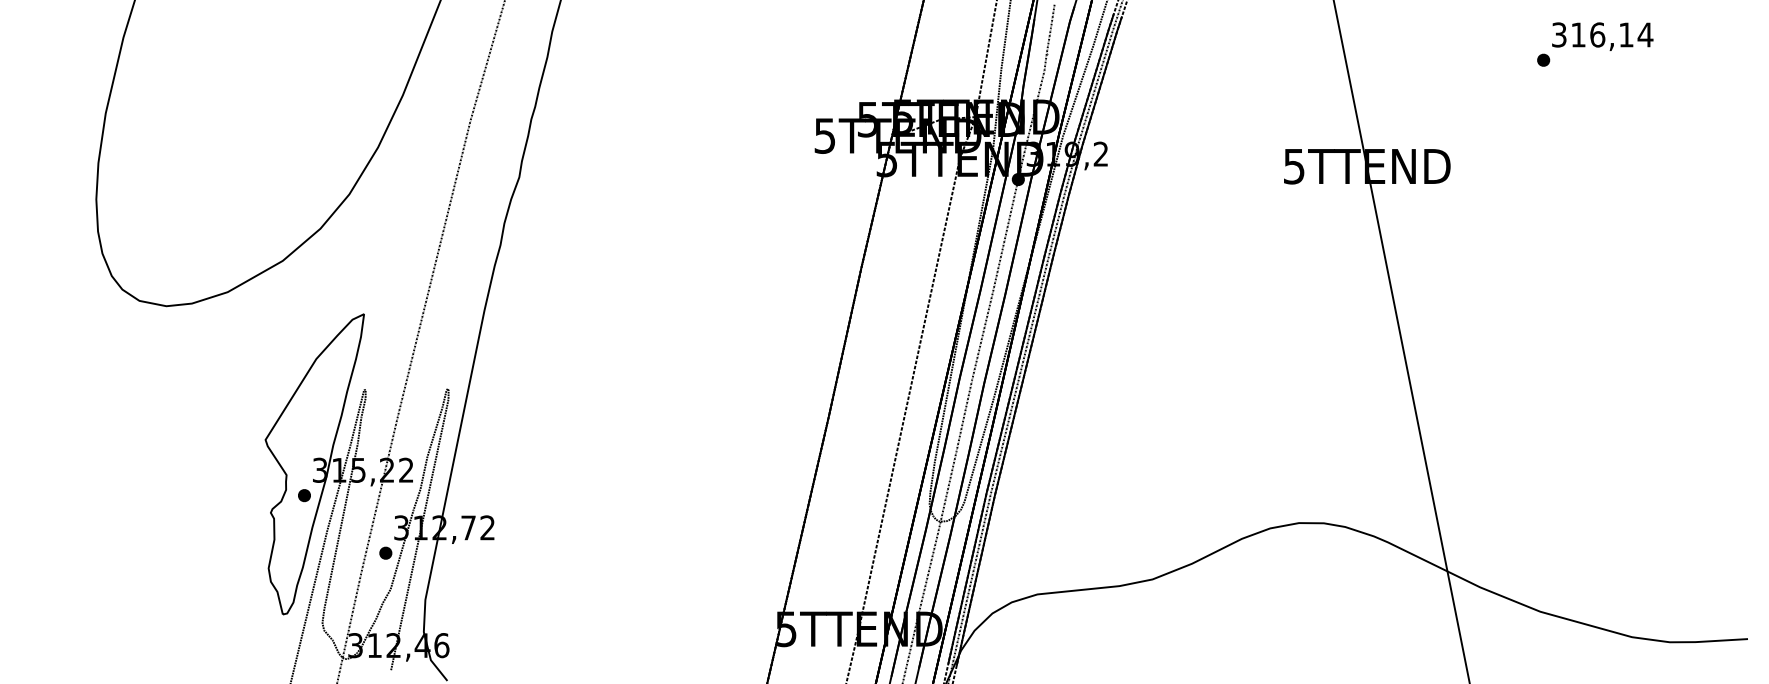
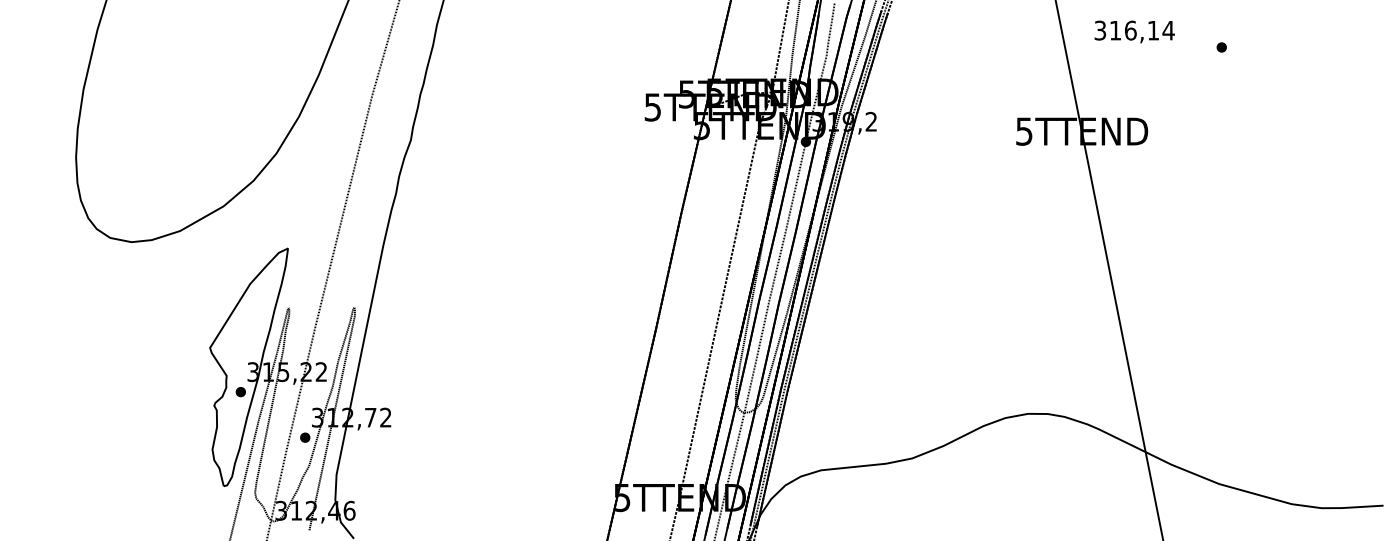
text: (1602, 36) -> (1134, 31), moved

